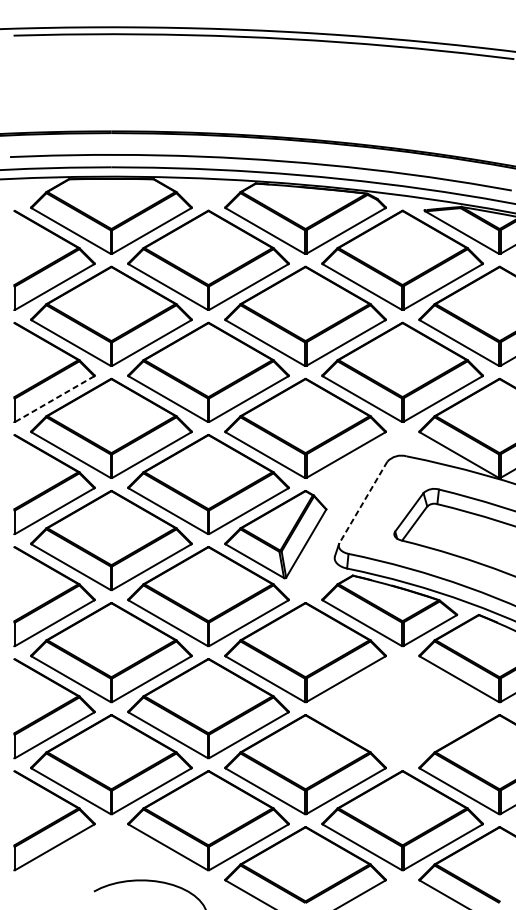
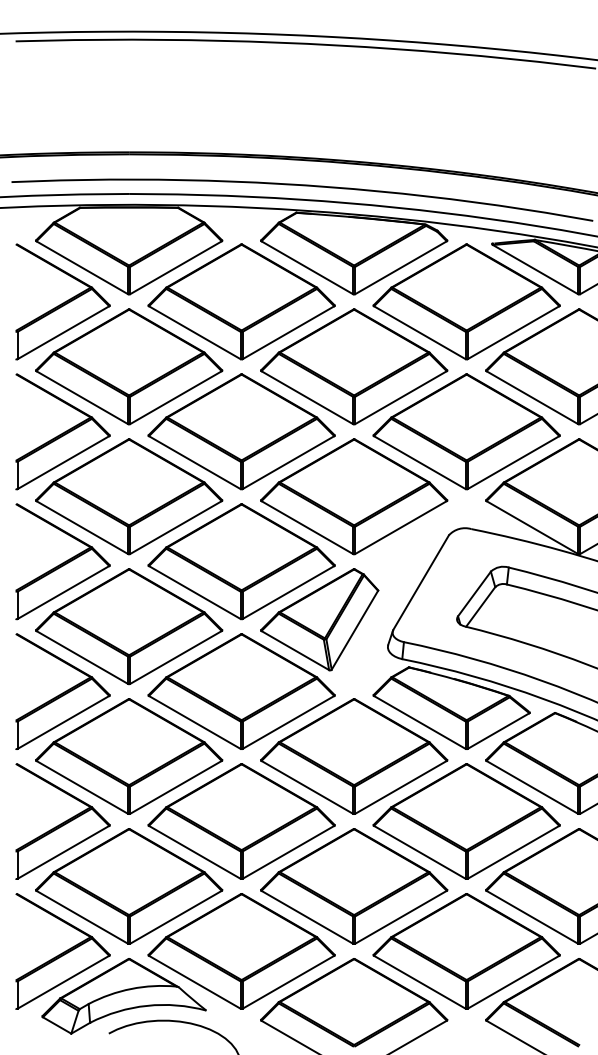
line: (54, 398) -> (63, 462), dashed -> solid
line: (363, 502) -> (421, 582), dashed -> solid
part: (402, 708) -> (466, 821), added
part: (106, 859) -> (123, 996), added

